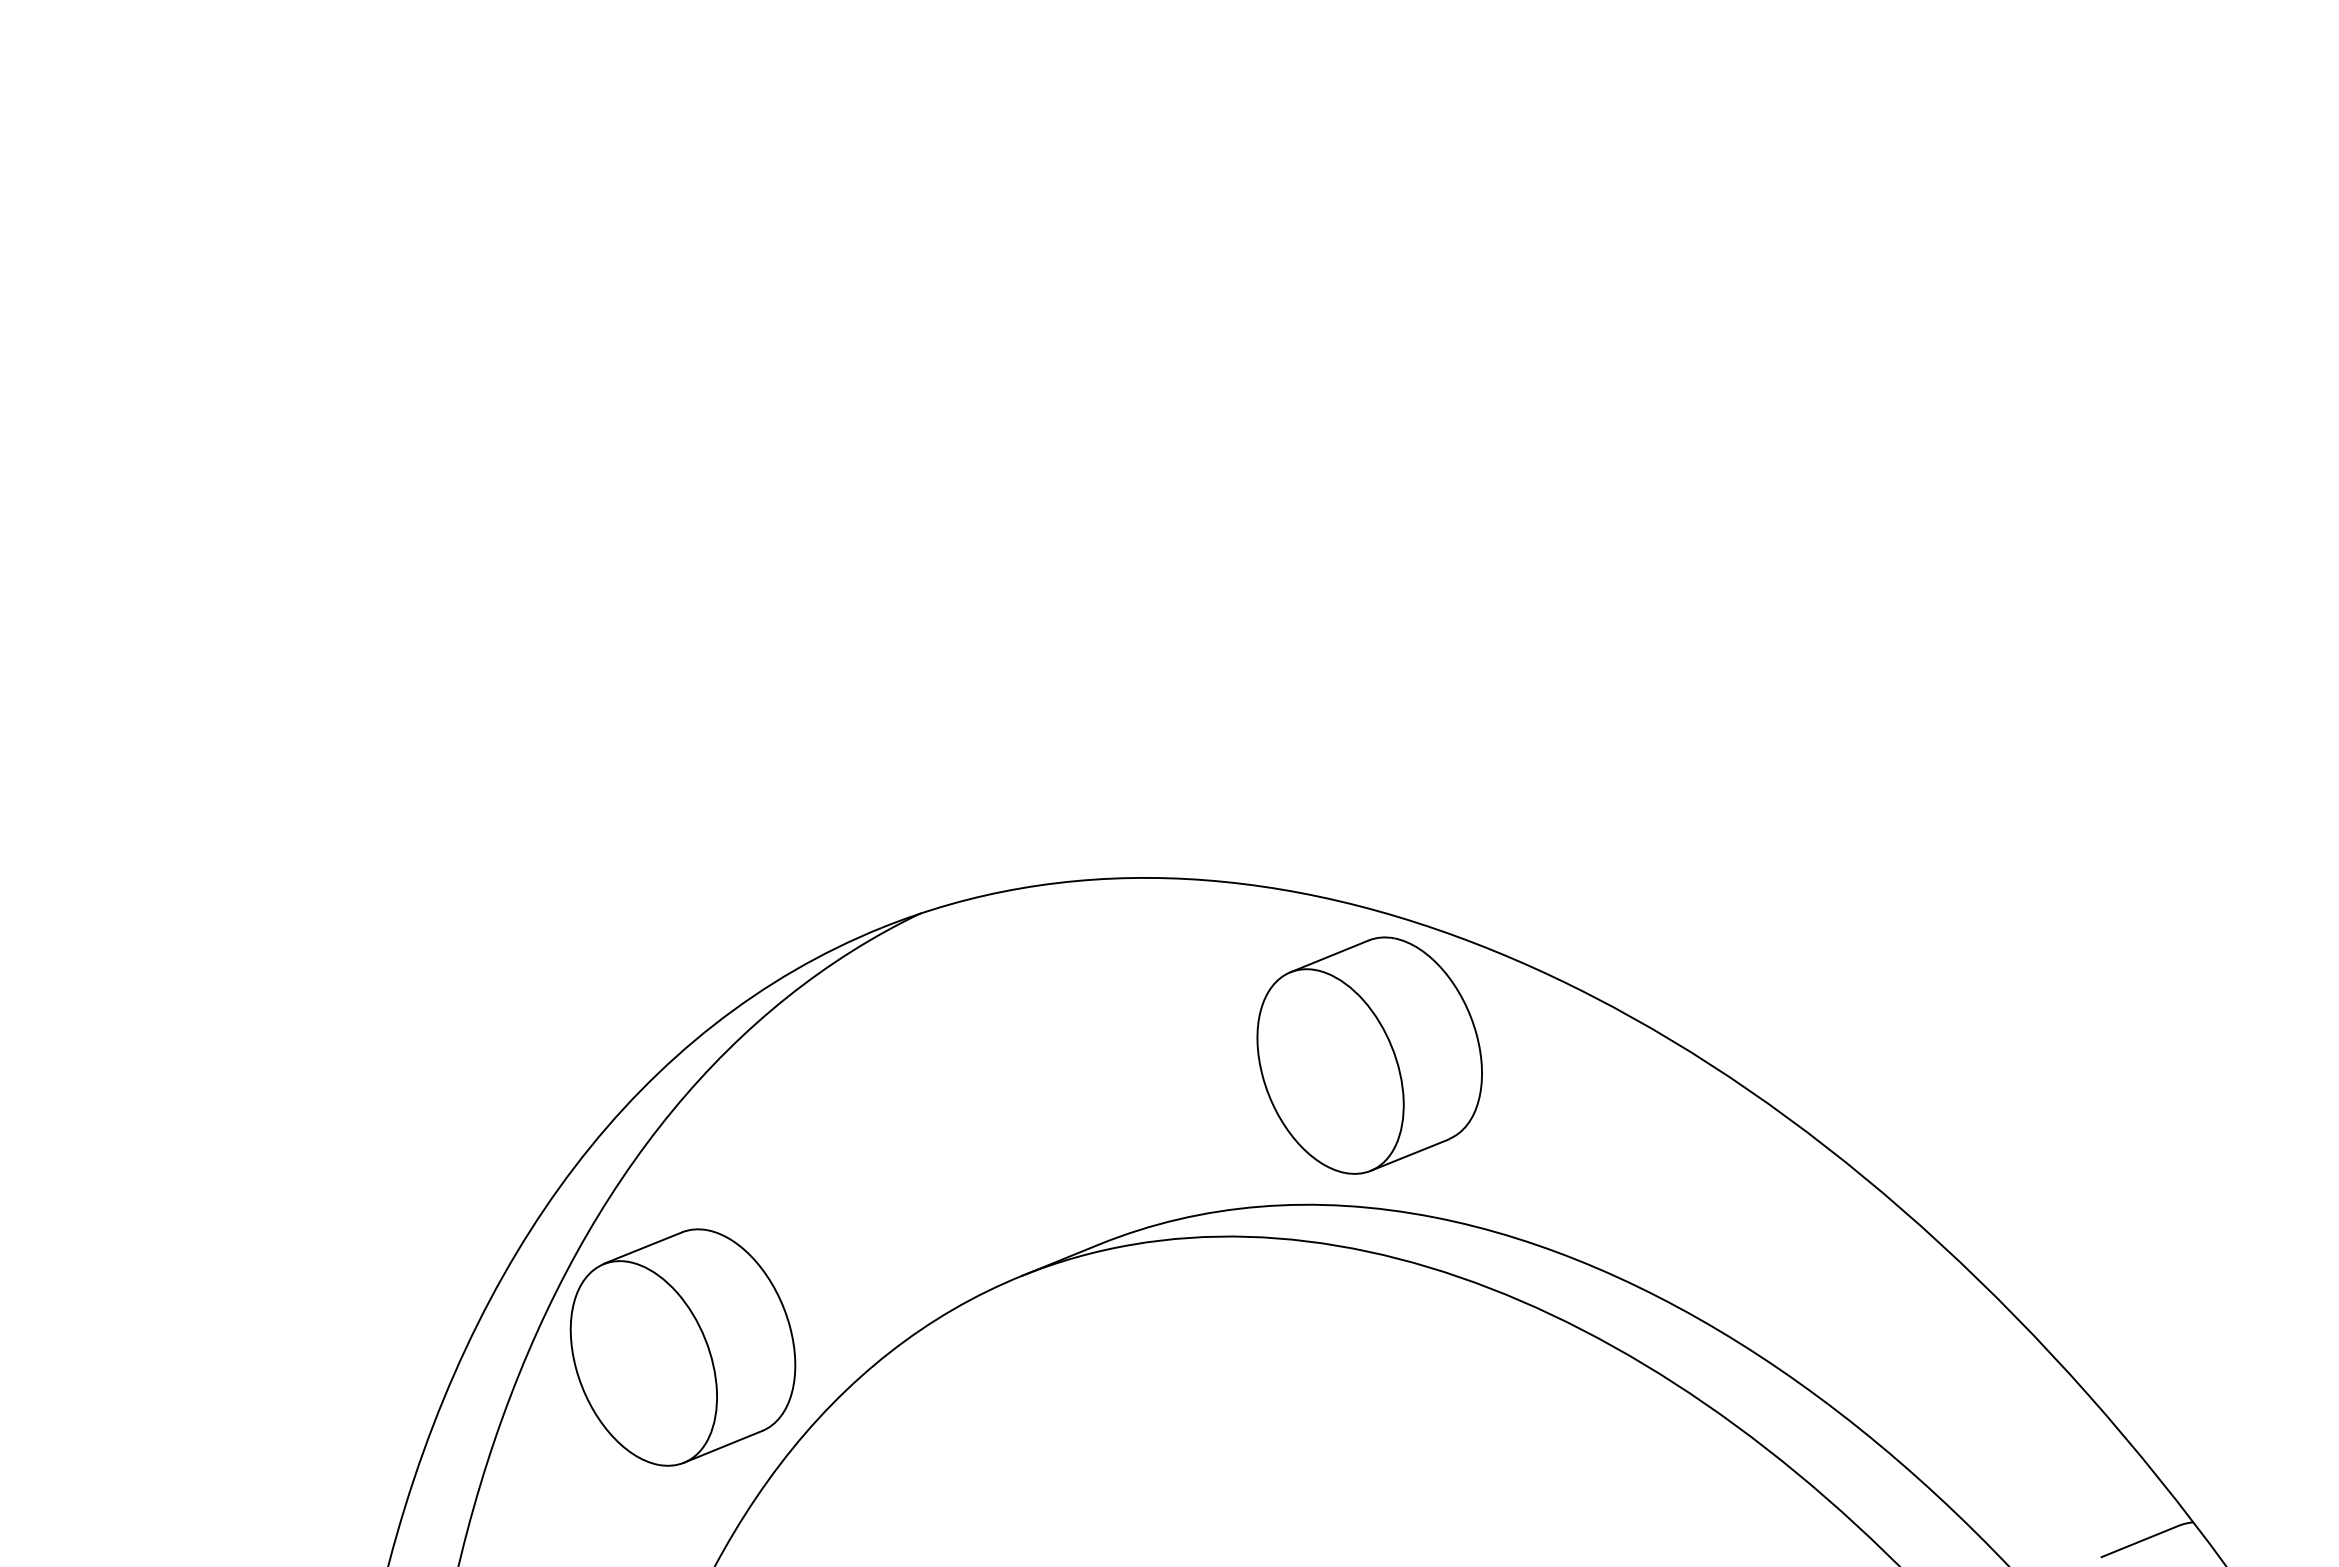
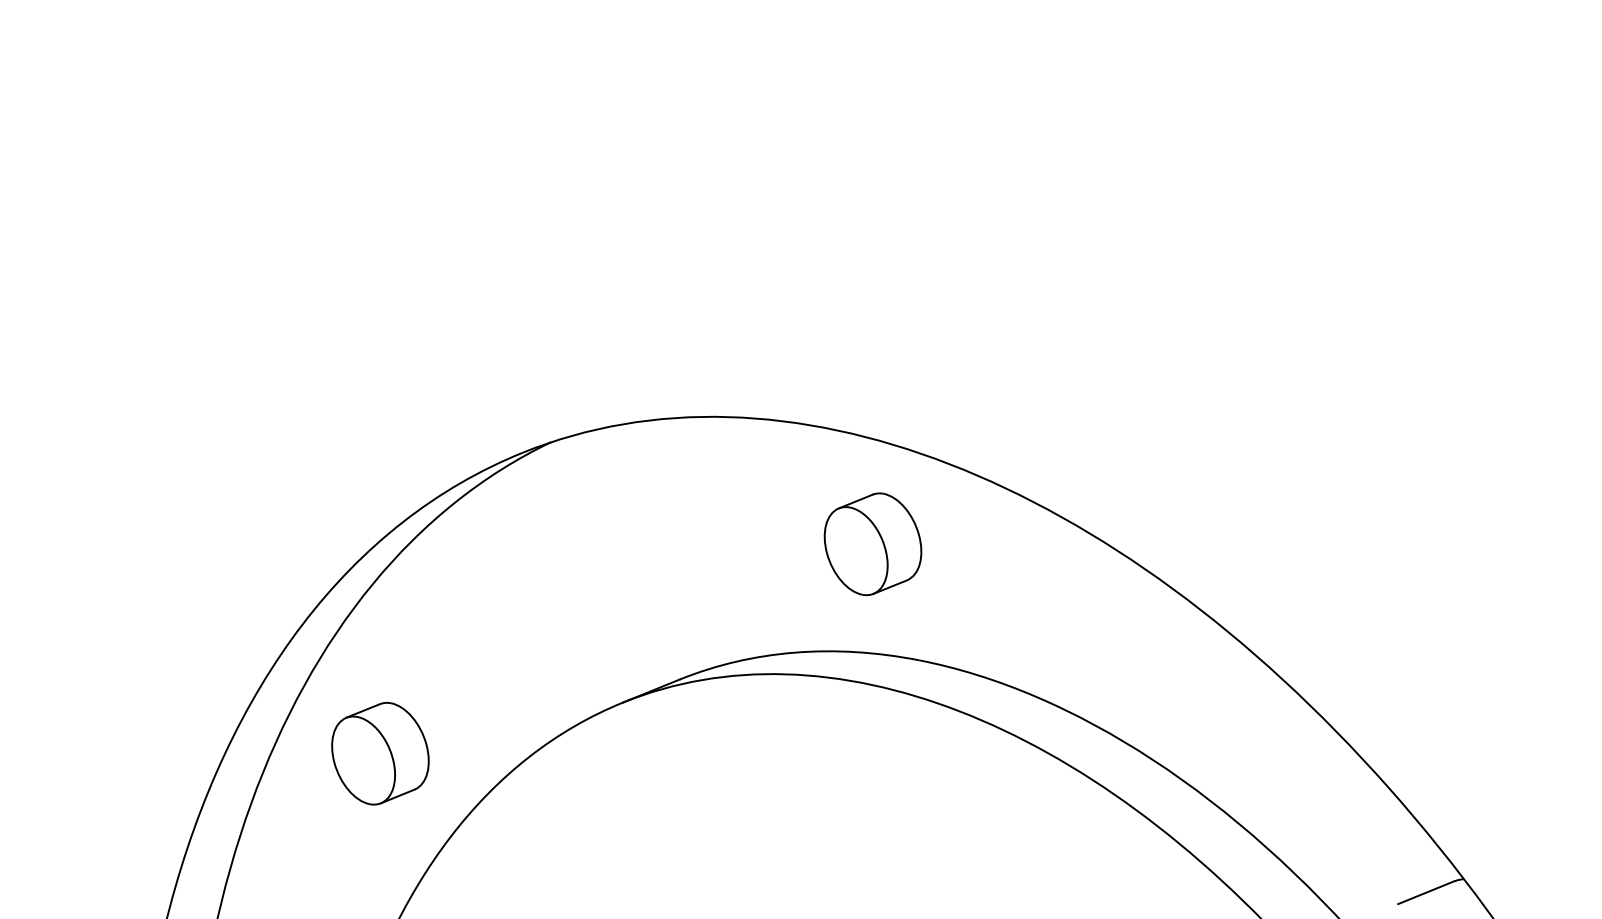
part: (1369, 1055) -> (872, 544), size x0.6
part: (682, 1347) -> (380, 753), size x0.6

